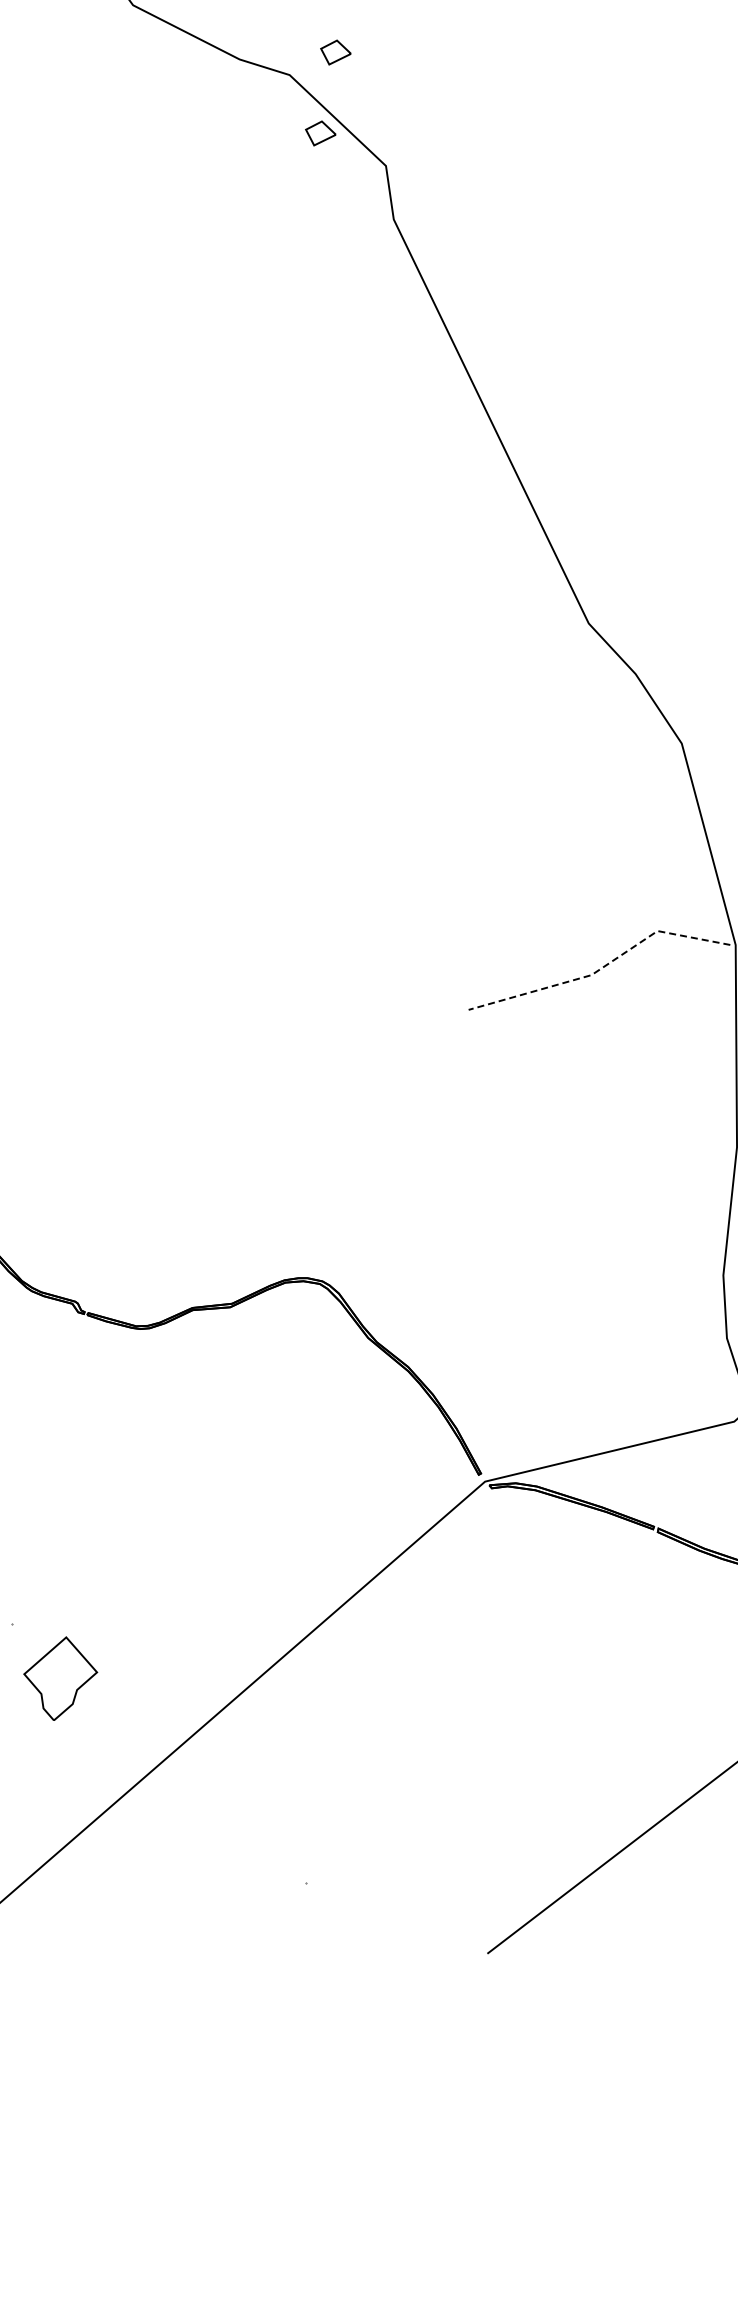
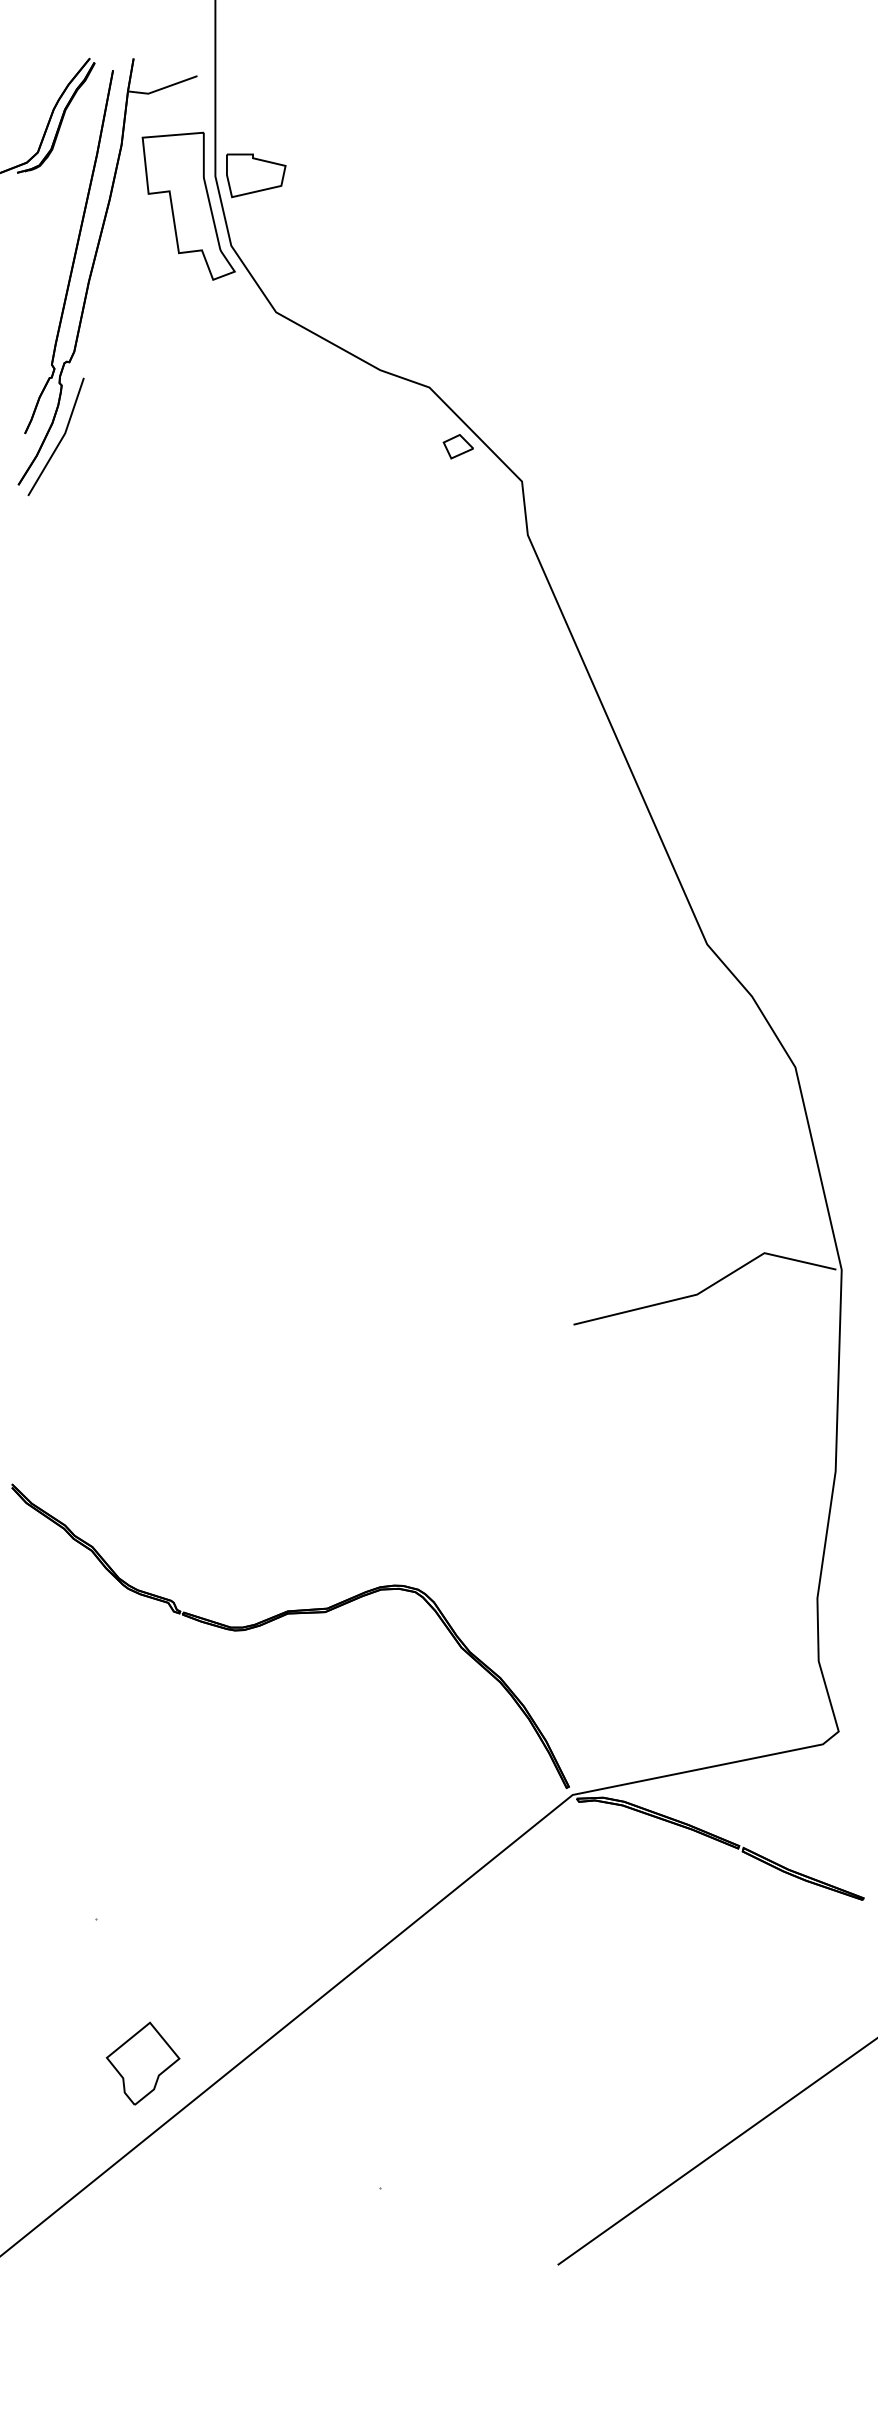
part: (335, 52) -> (475, 366), removed
line: (602, 967) -> (708, 1287), dashed -> solid
part: (60, 1678) -> (142, 2063), moved

